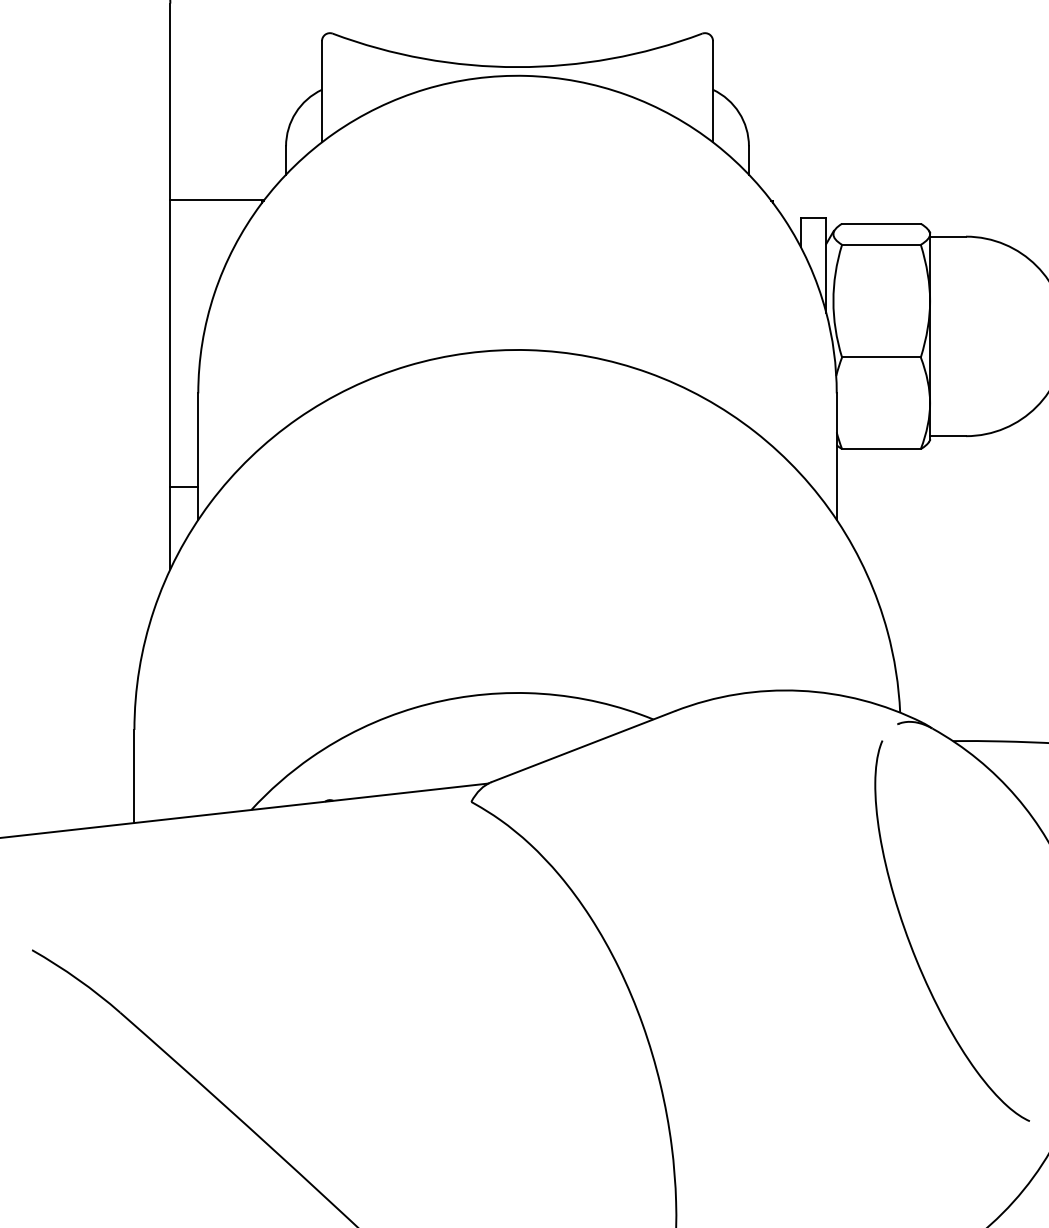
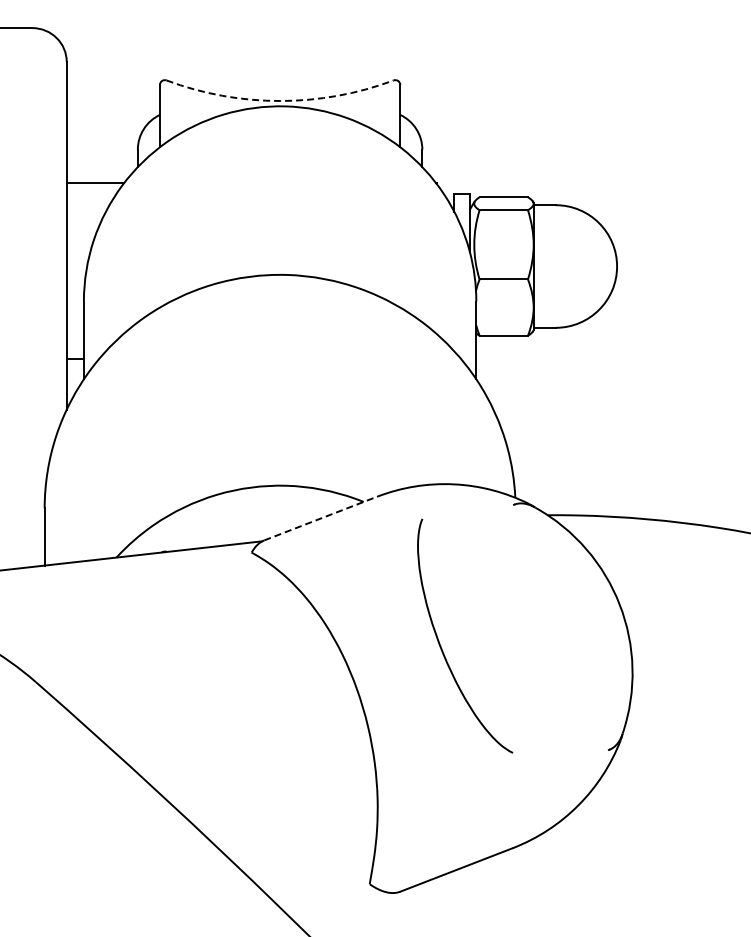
arc: (518, 67) -> (280, 101), solid -> dashed
line: (584, 746) -> (321, 518), solid -> dashed
curve: (911, 943) -> (440, 643), moved

